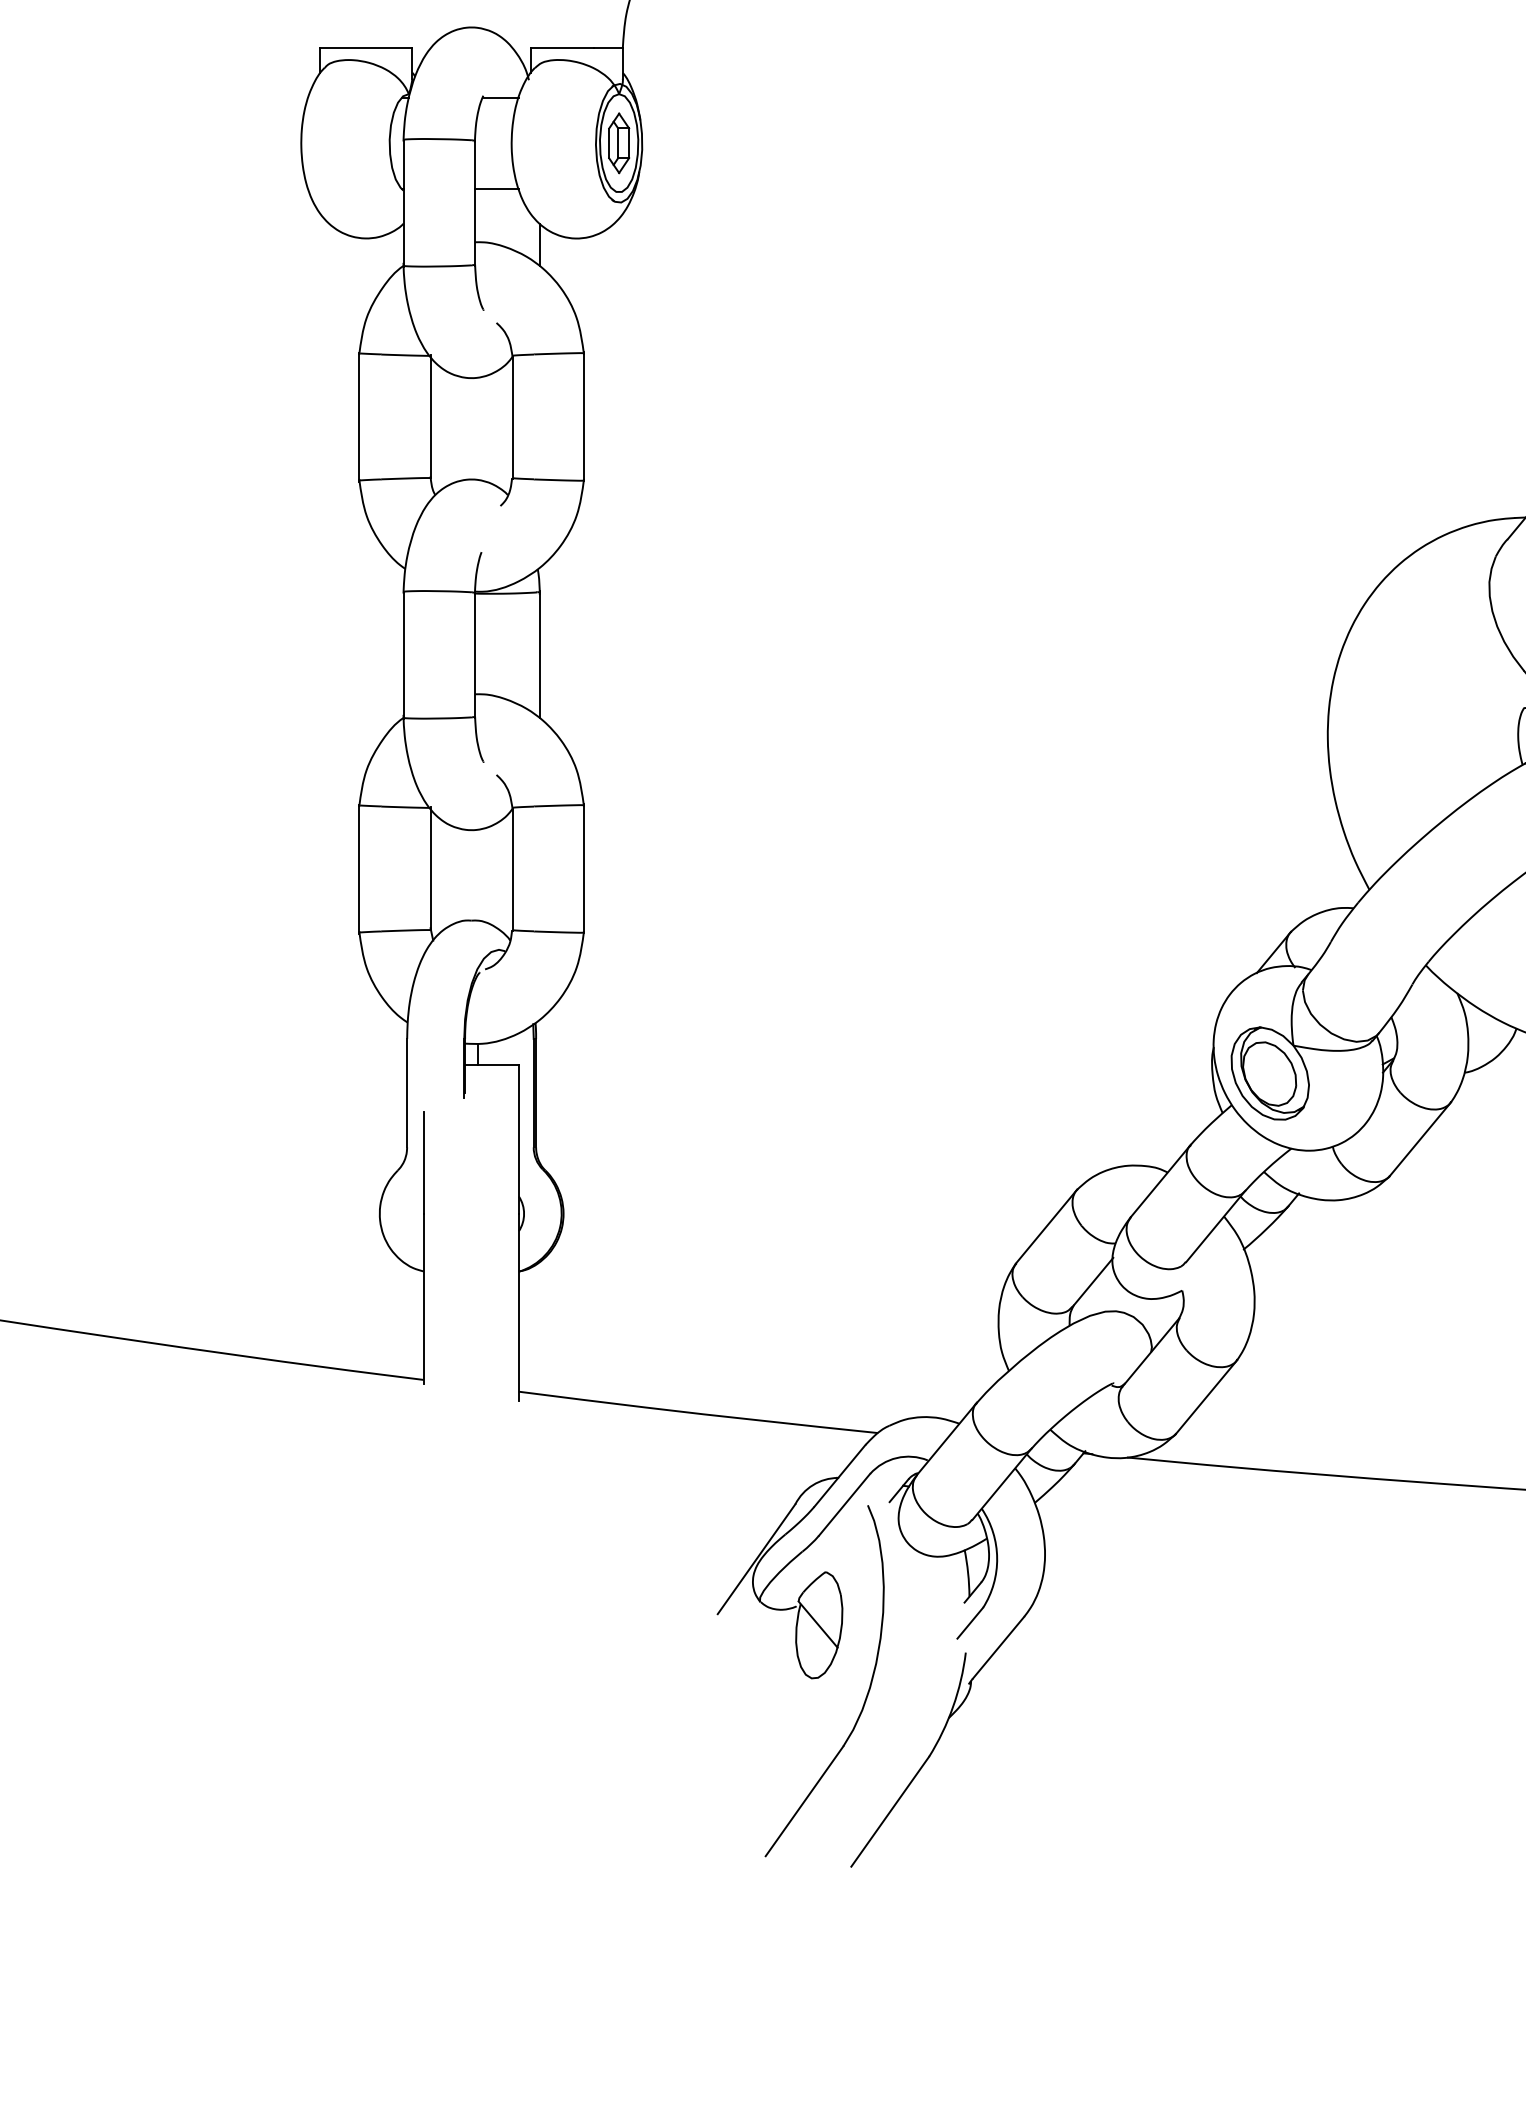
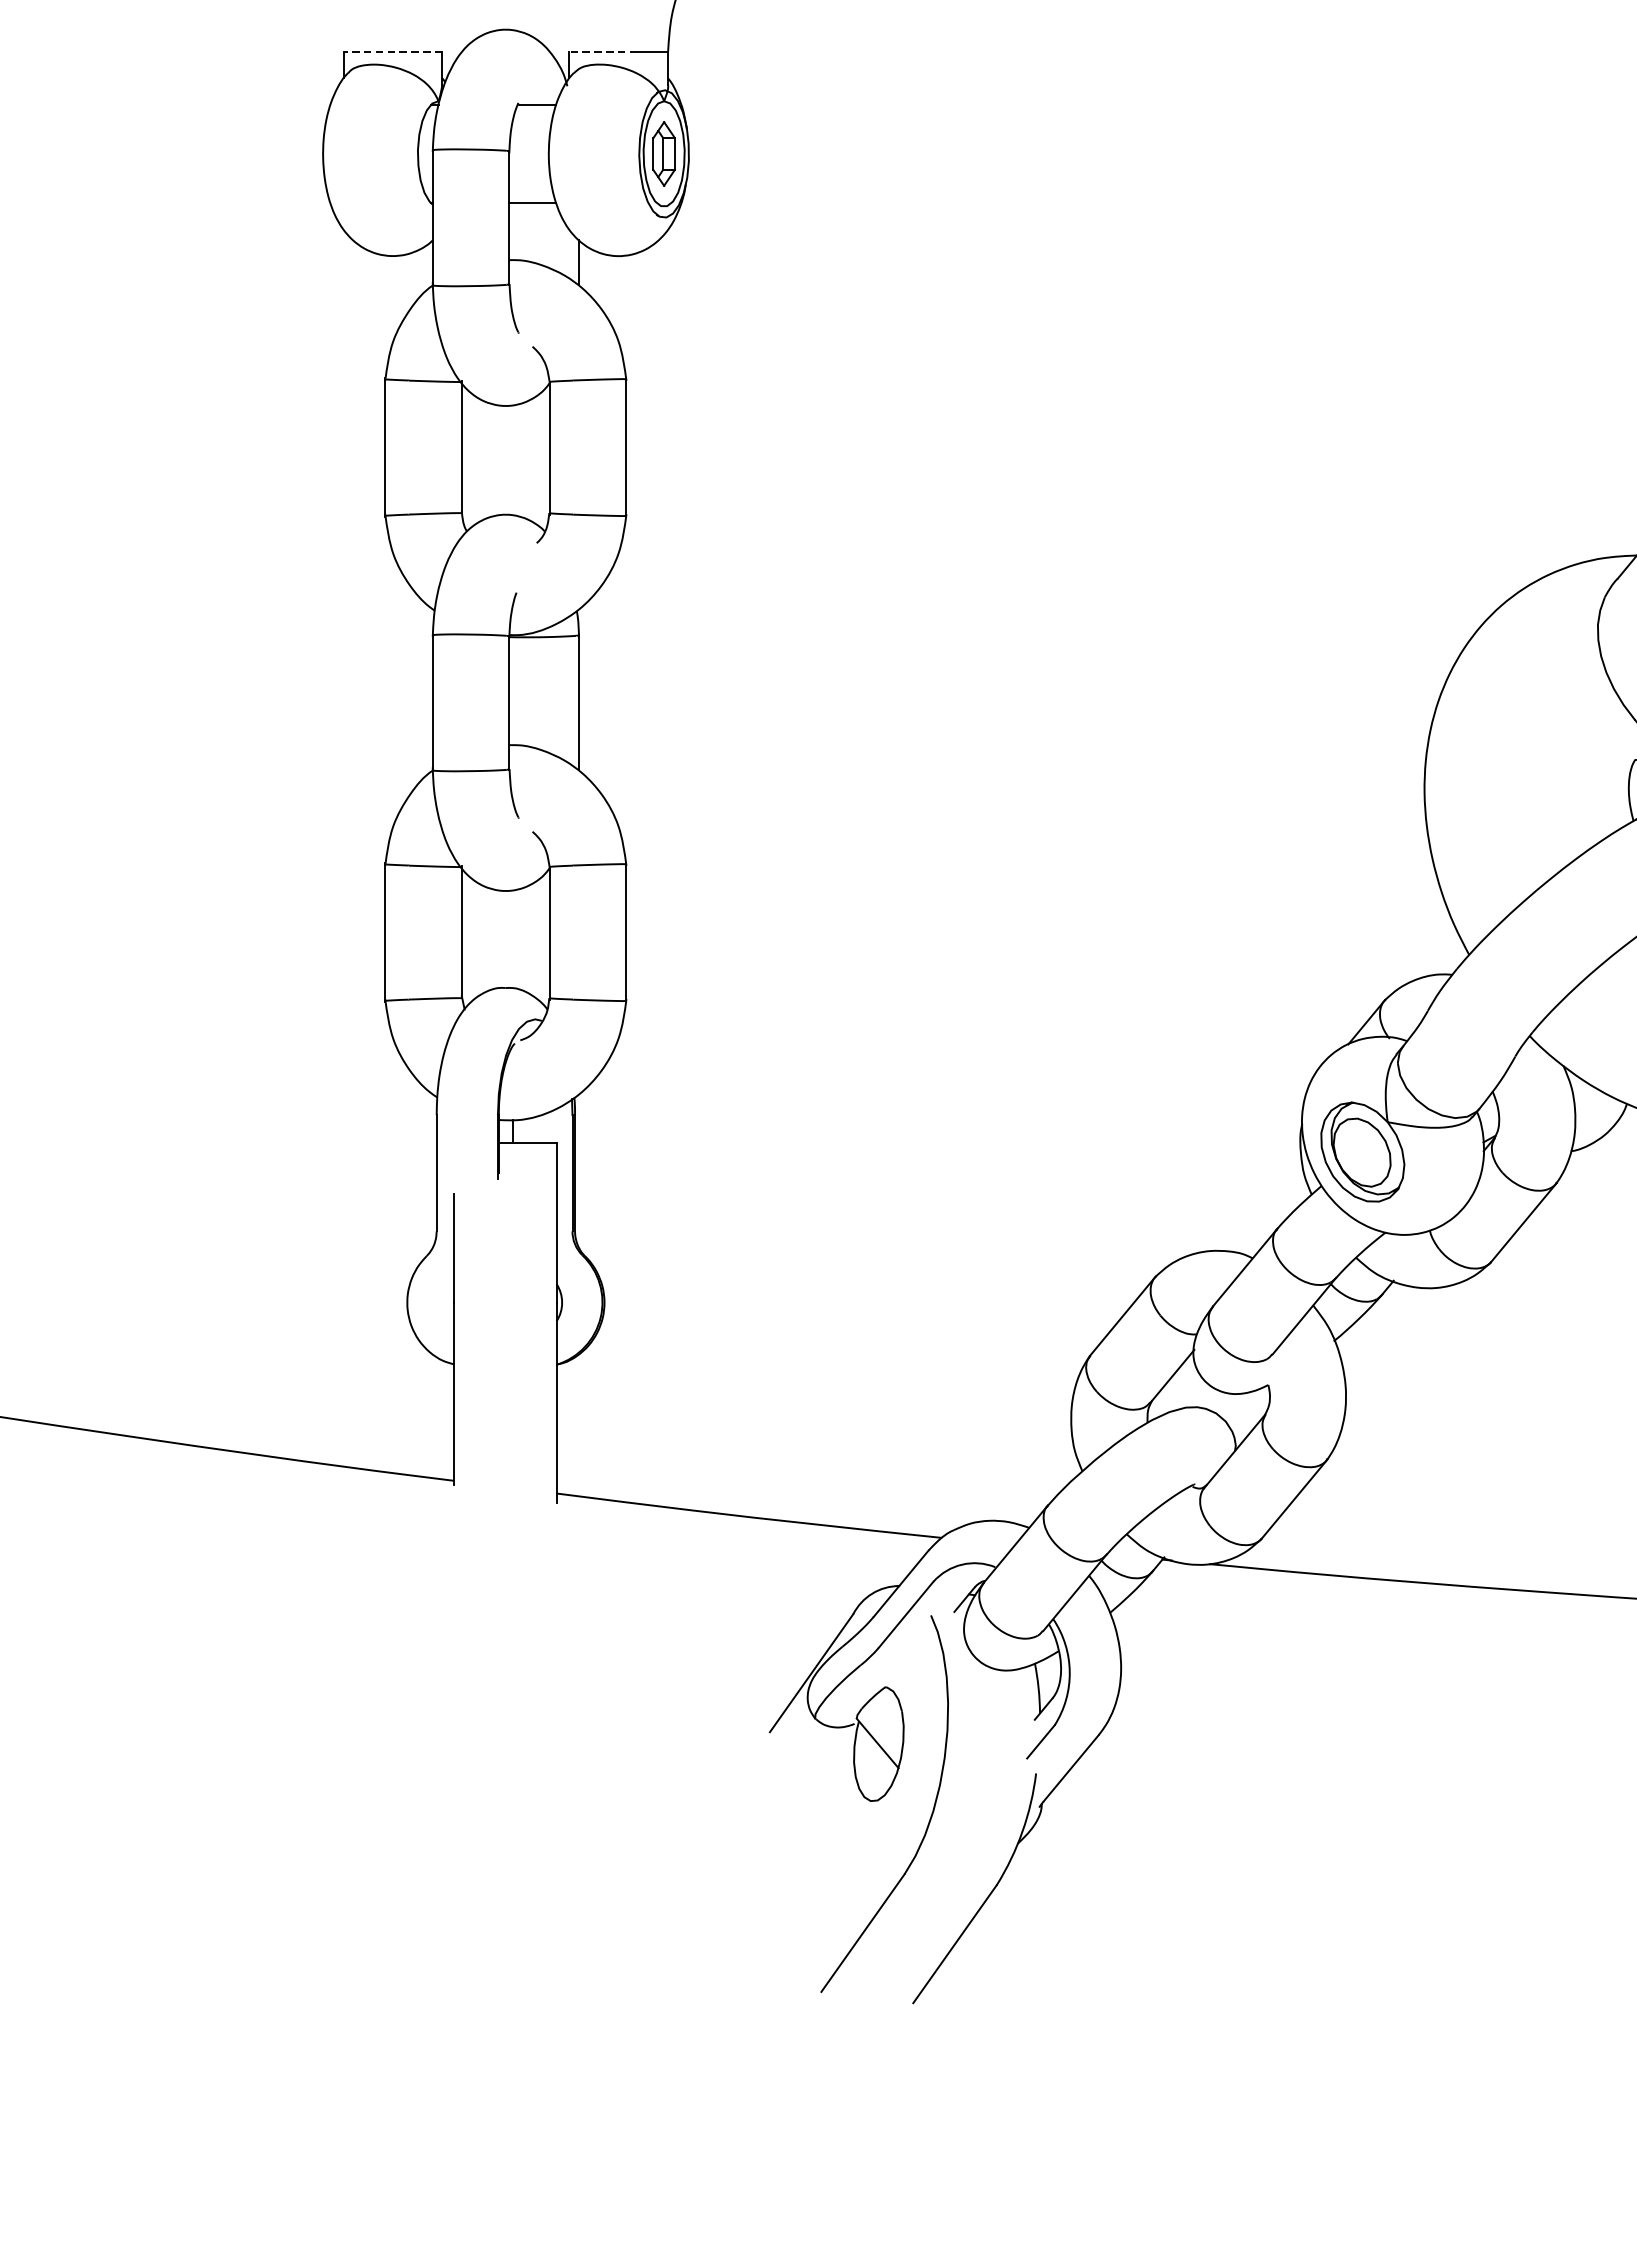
line: (366, 48) -> (393, 52), solid -> dashed
line: (562, 48) -> (603, 52), solid -> dashed

